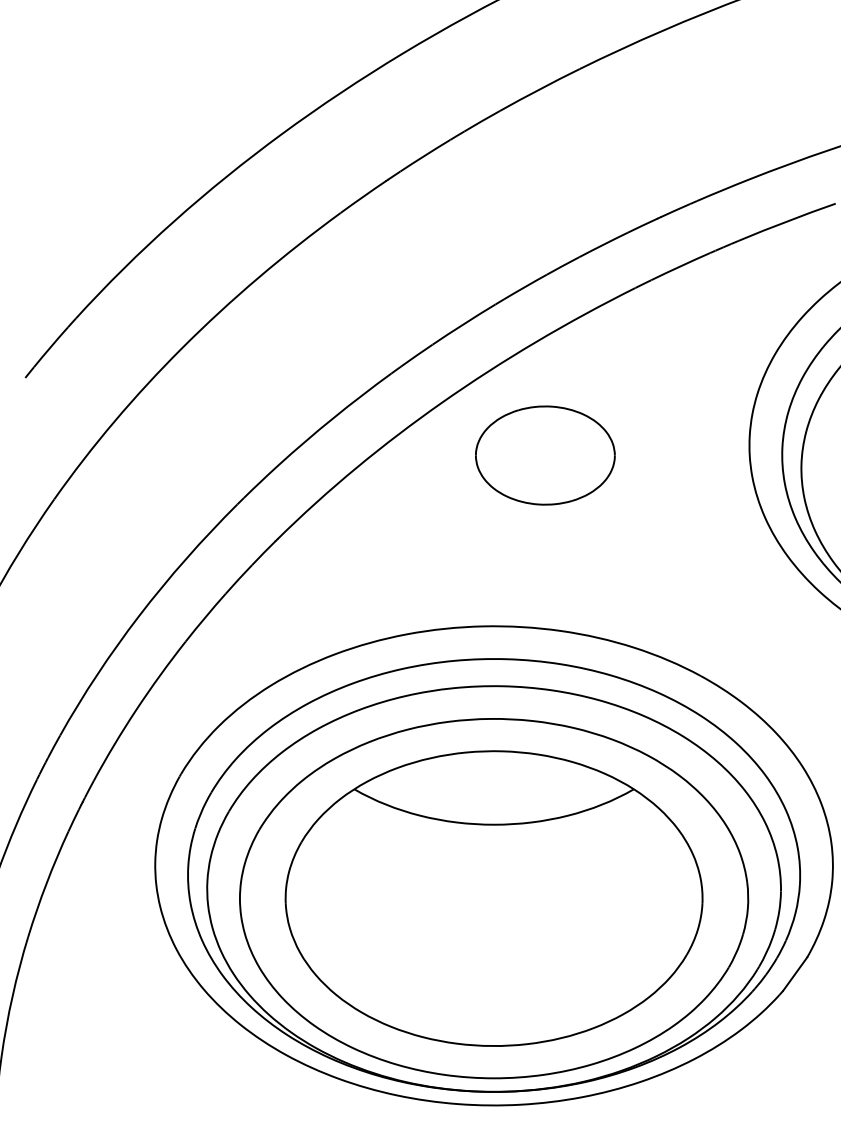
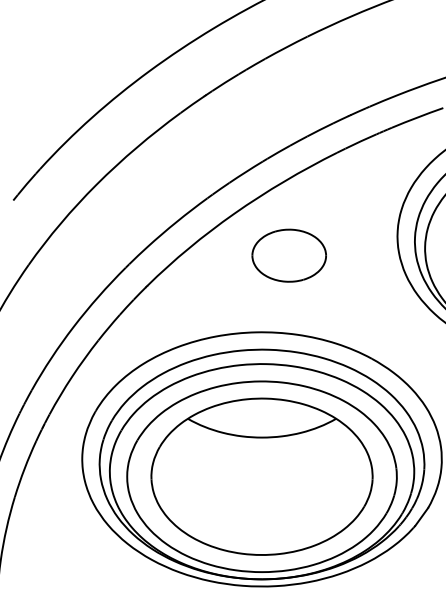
part: (543, 455) -> (288, 255), moved

